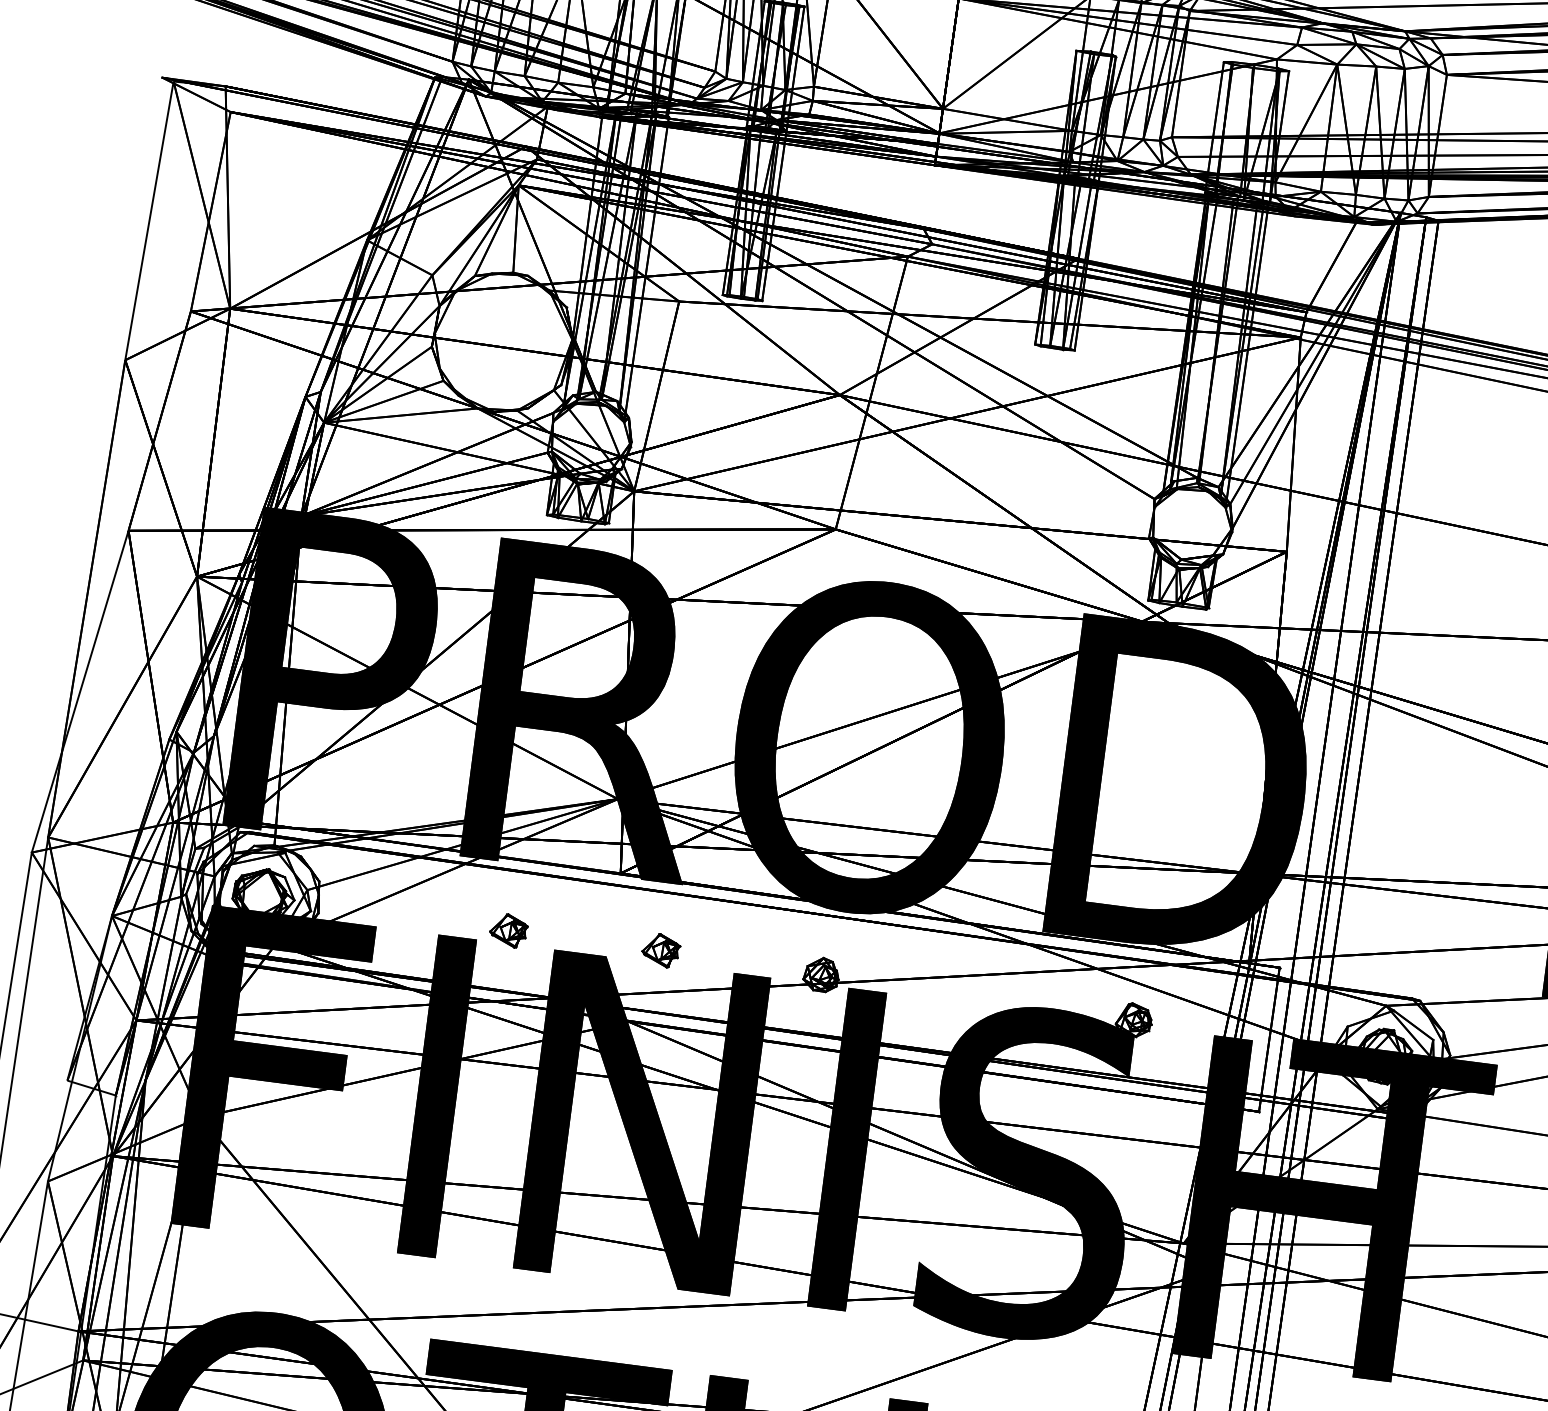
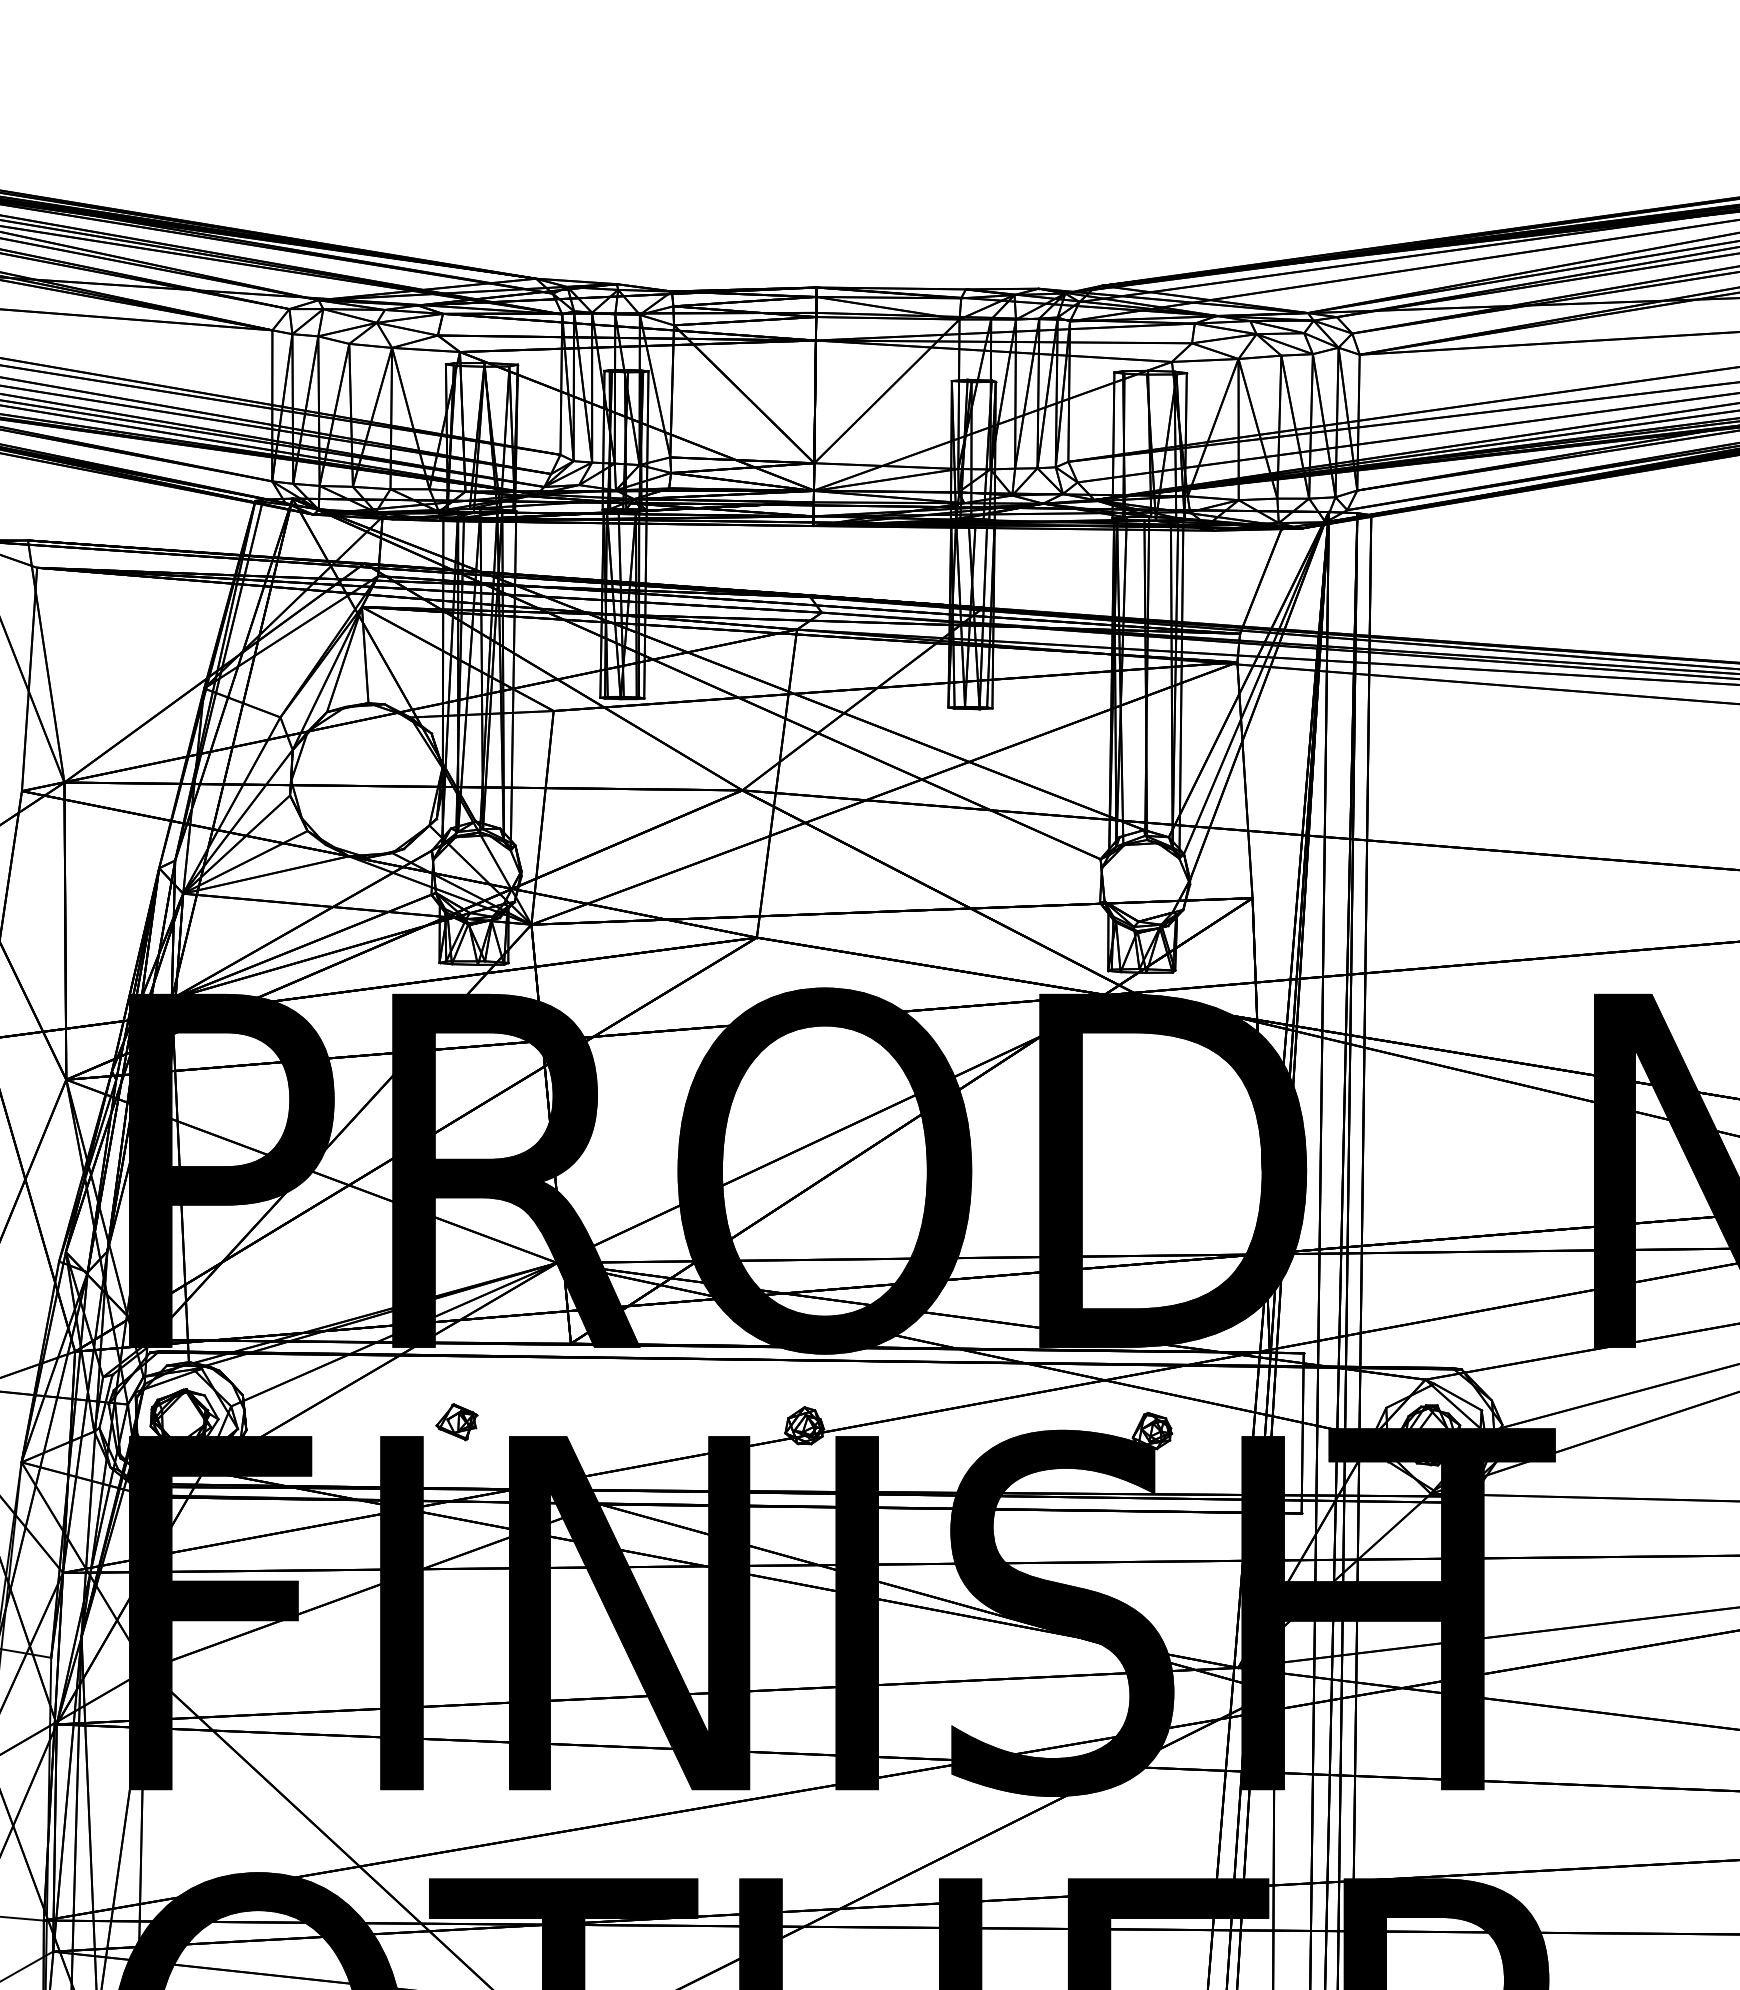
part: (660, 950) -> (625, 1422), removed

